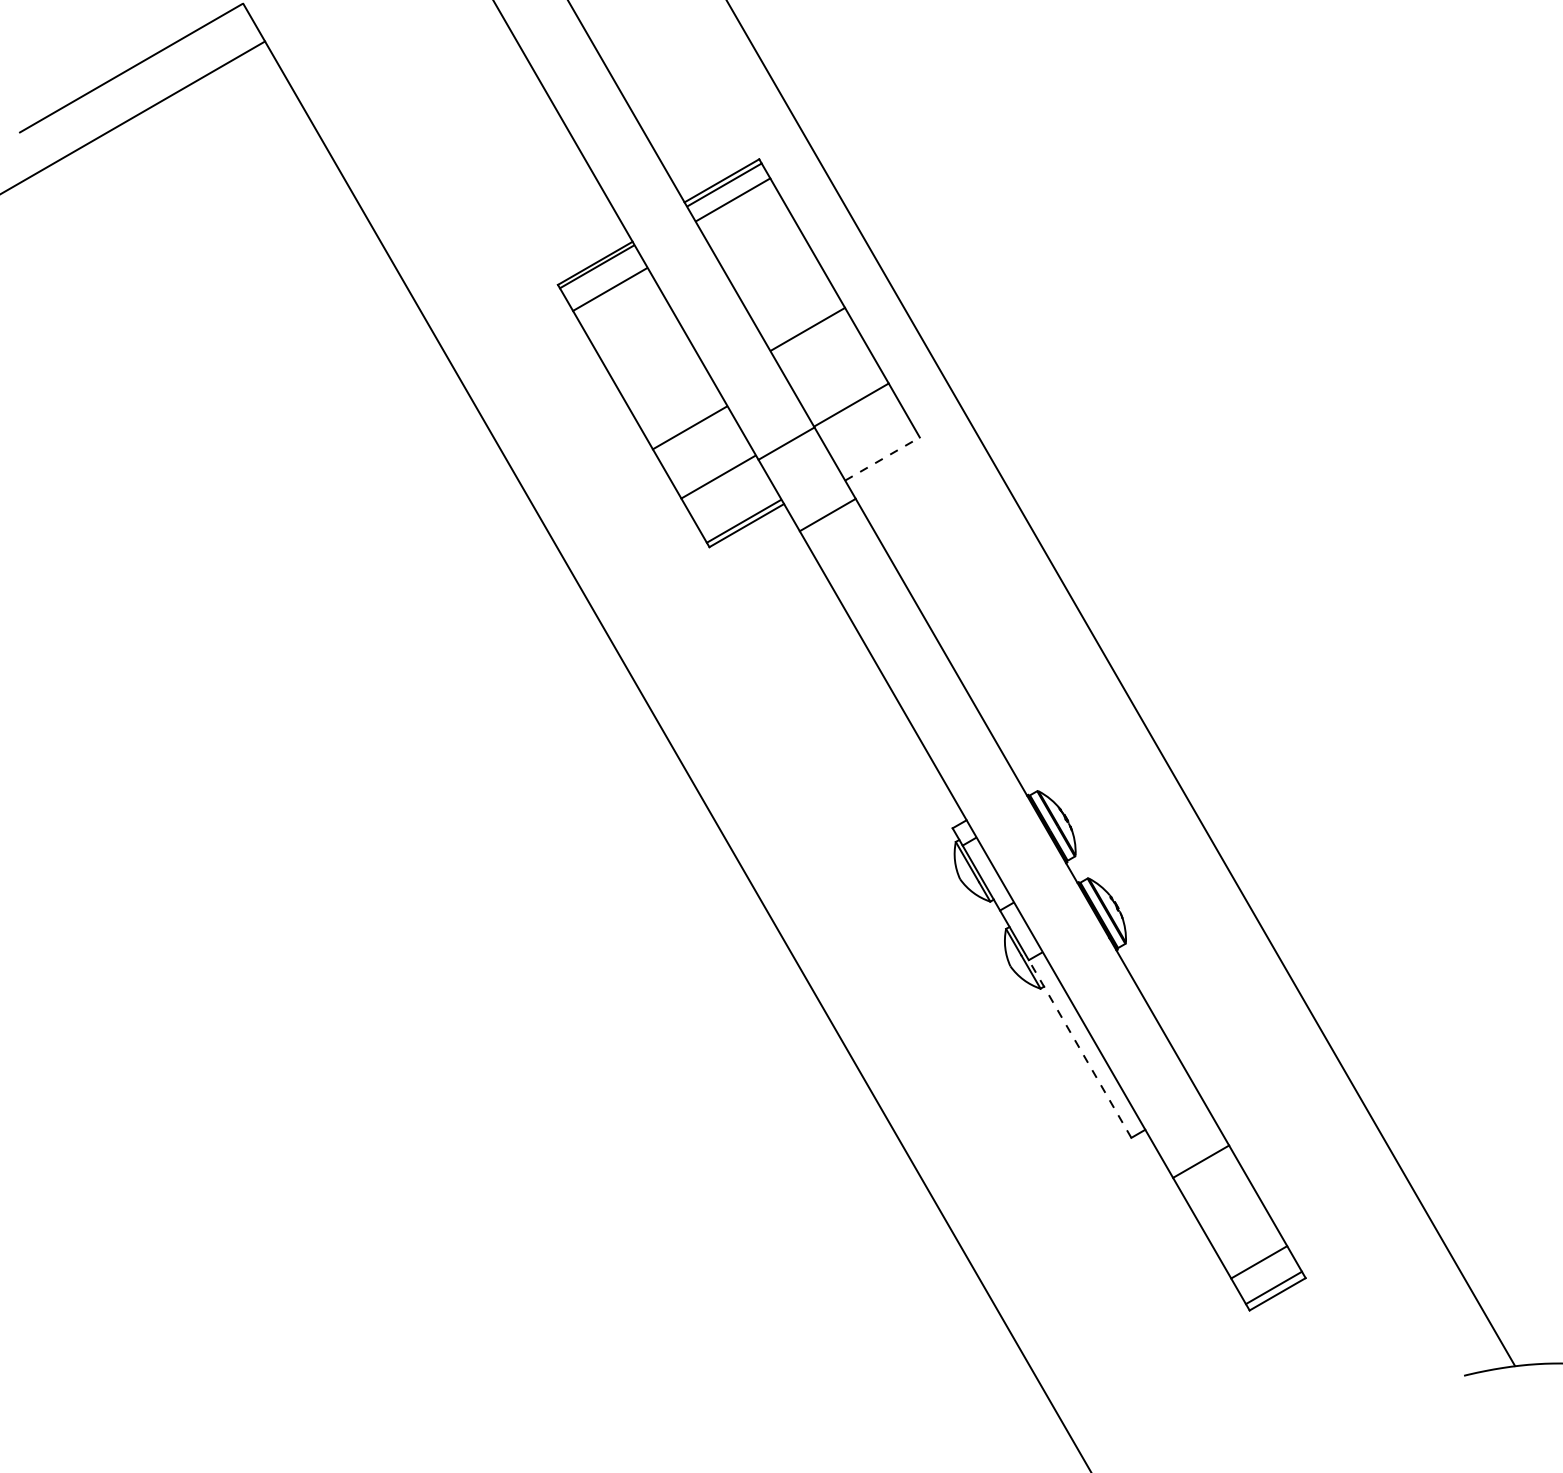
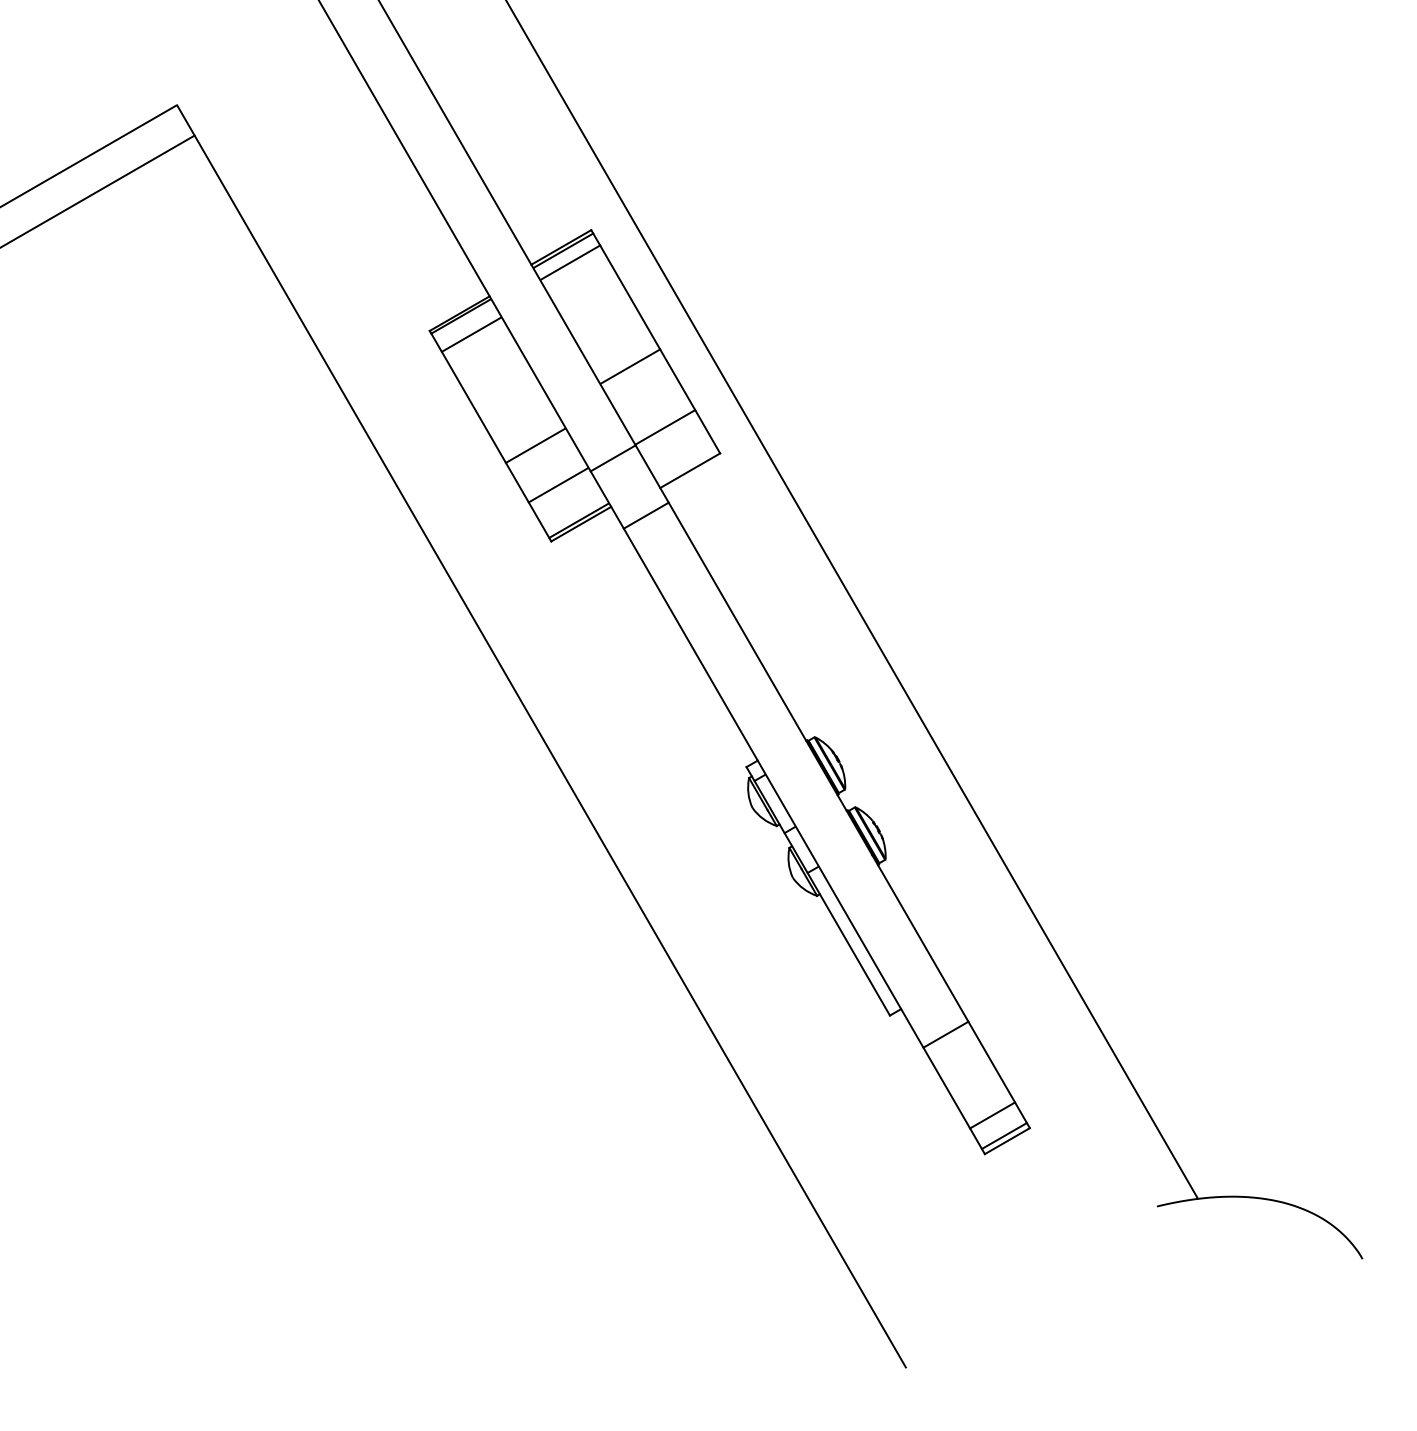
line: (882, 458) -> (690, 470), dashed -> solid
line: (1079, 1048) -> (848, 943), dashed -> solid

